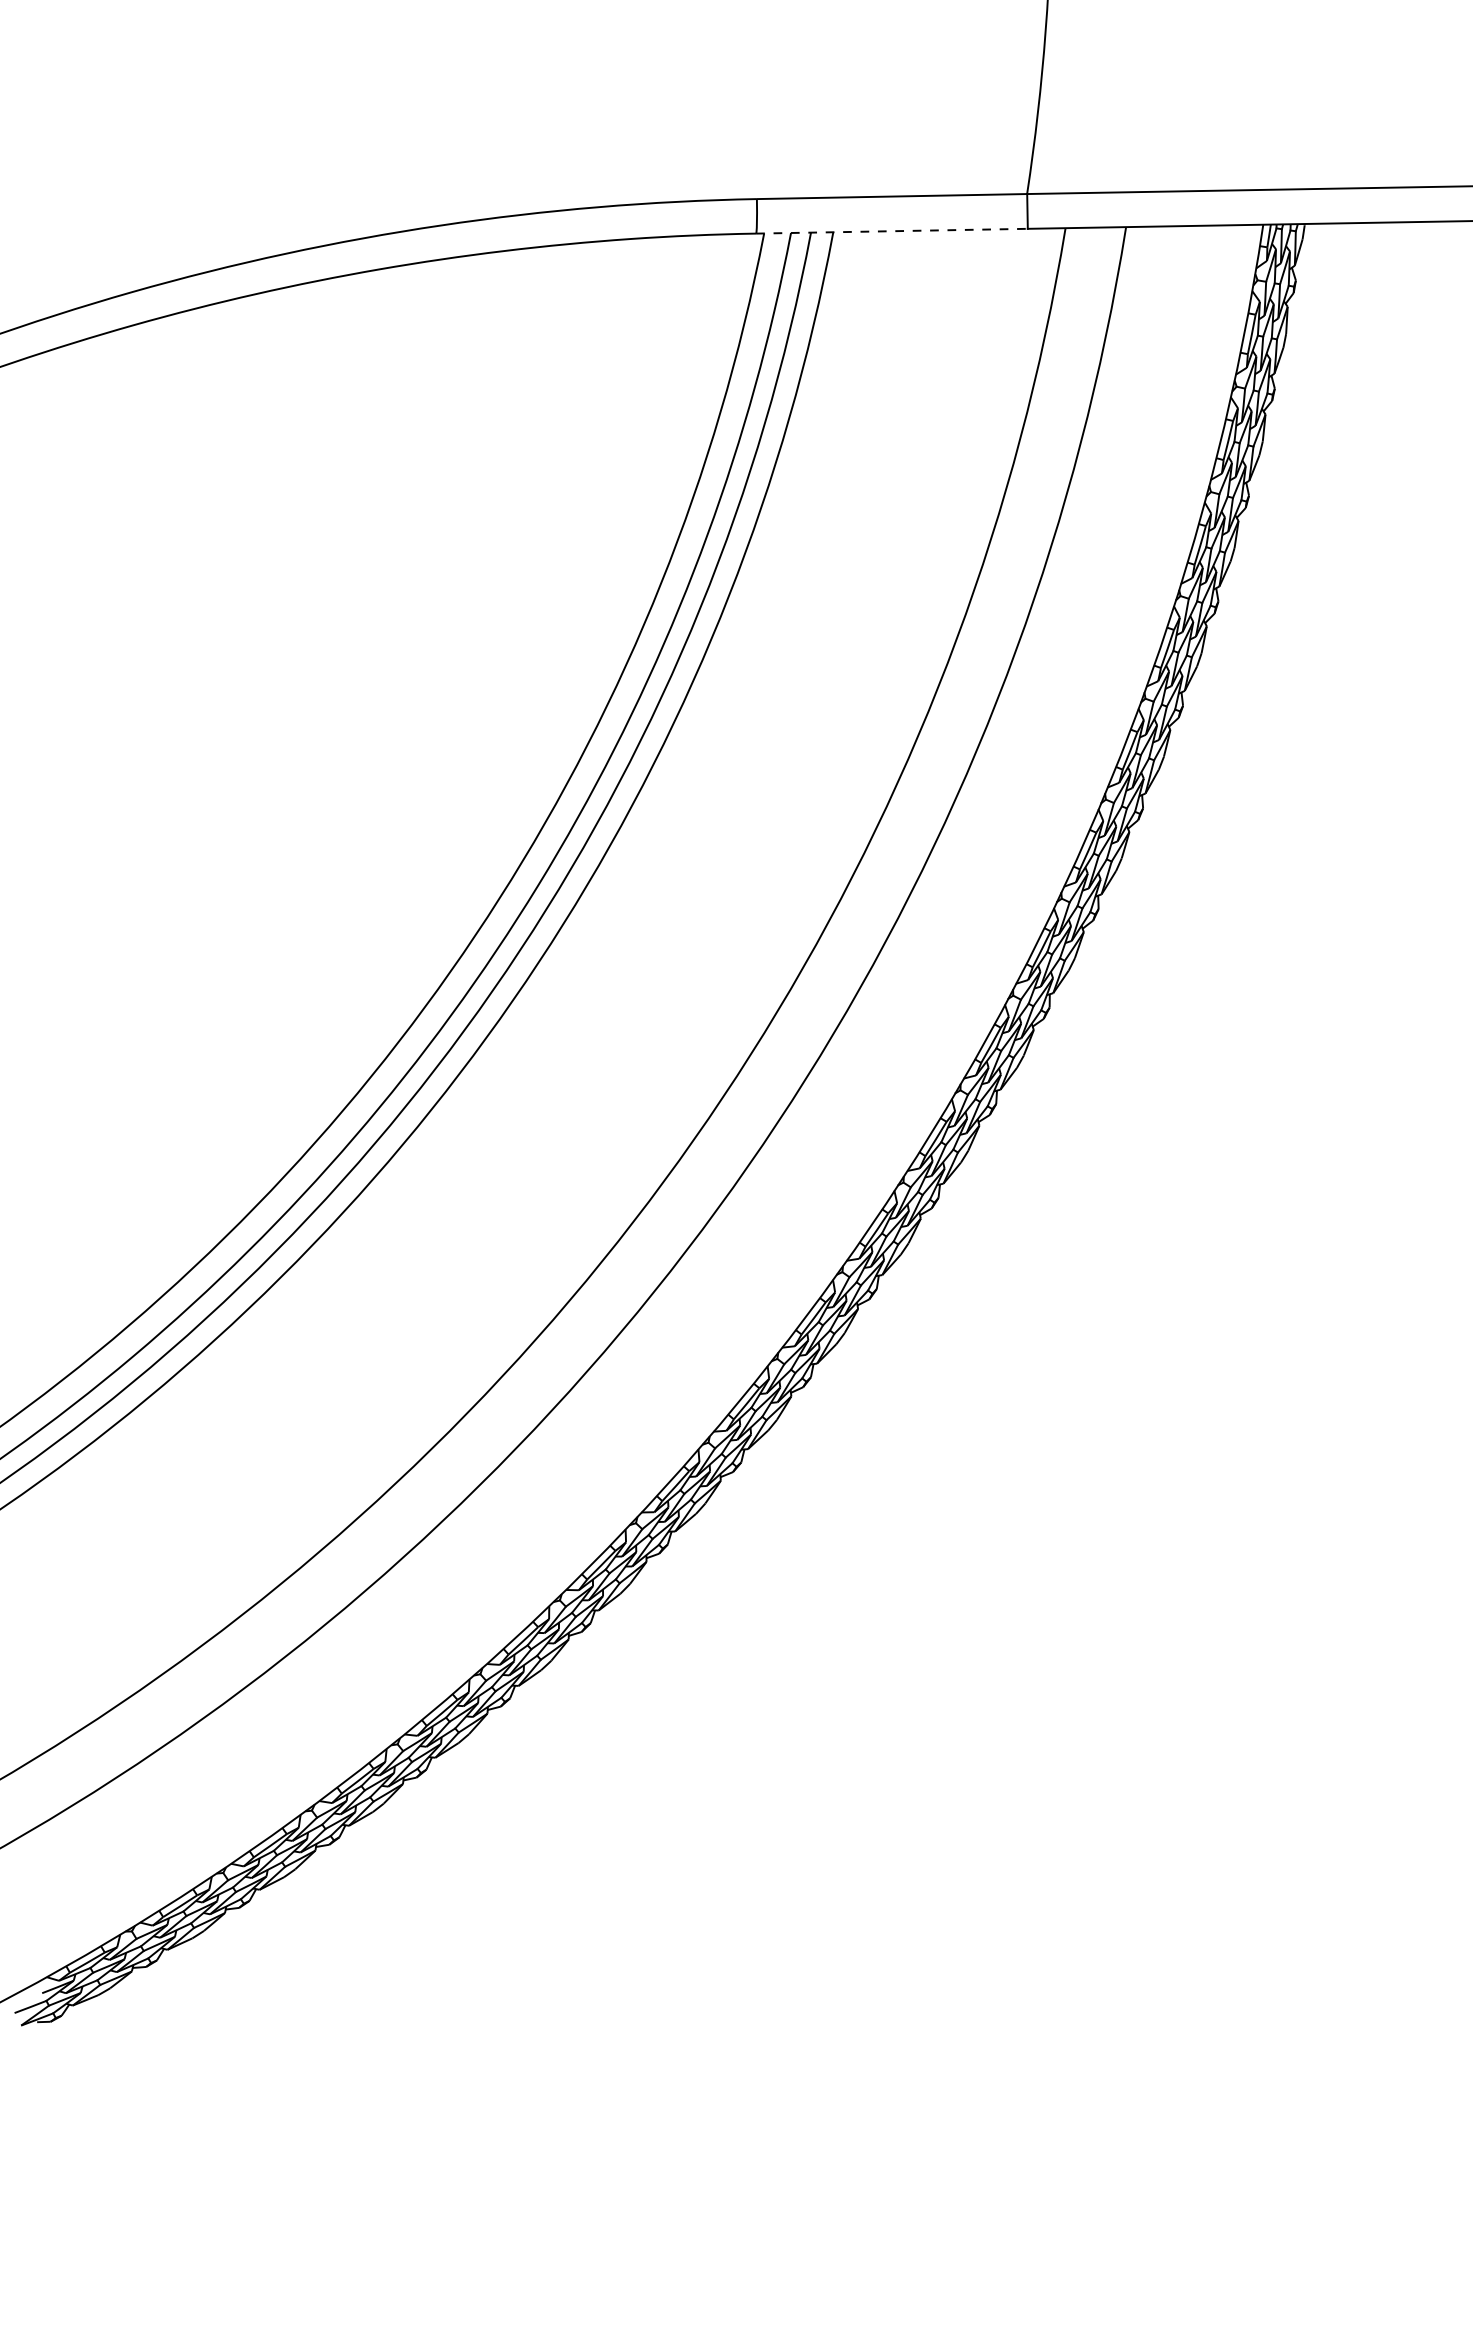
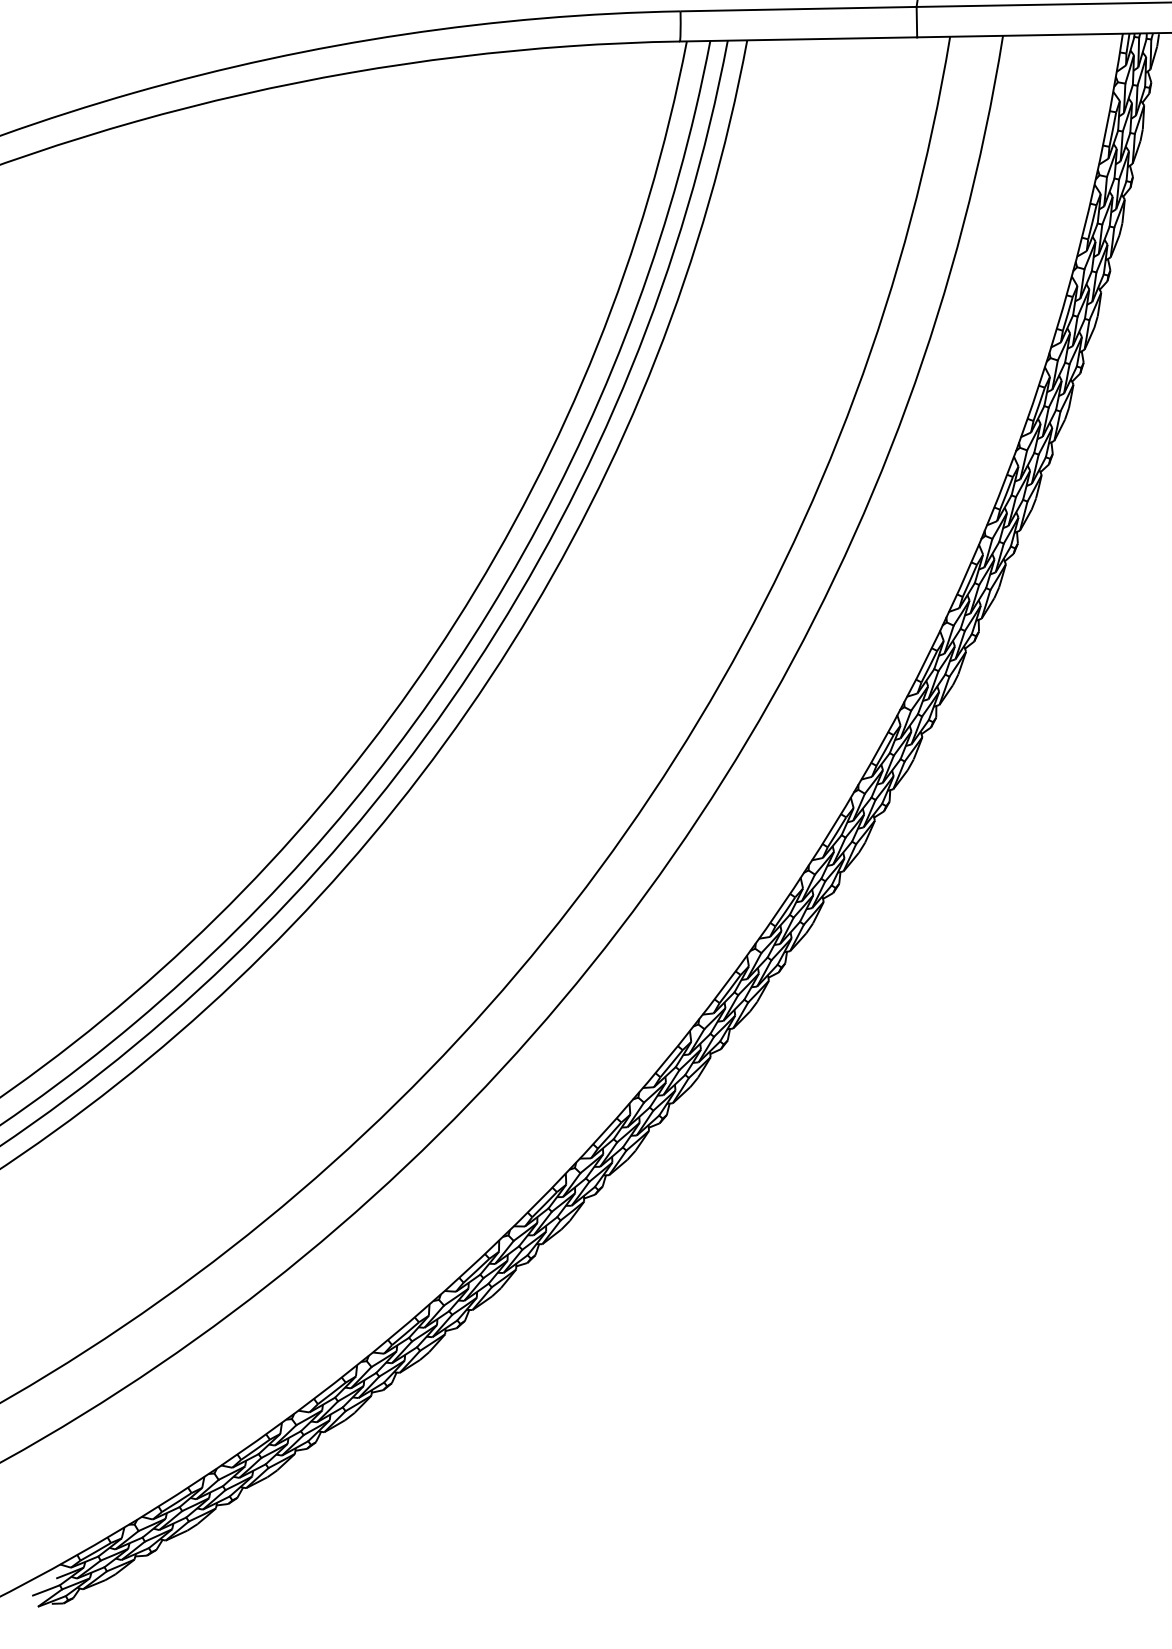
line: (891, 231) -> (798, 39), dashed -> solid

